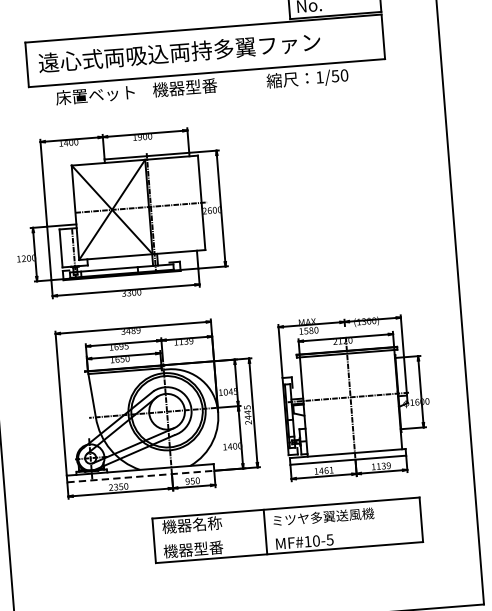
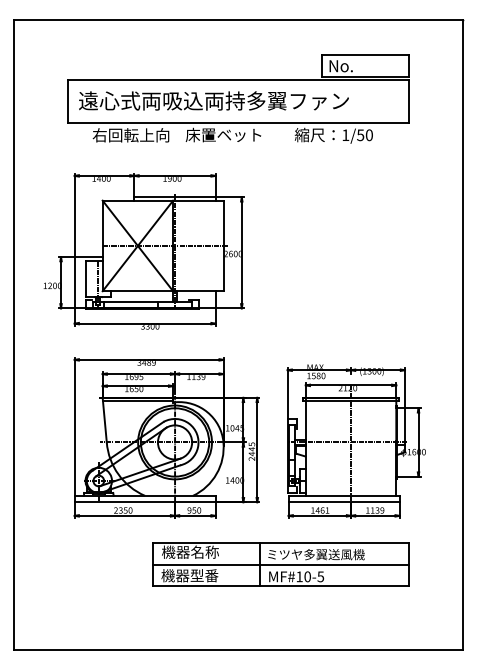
text: (192, 86) -> (223, 134), 機器型番 -> 床置ベット
text: (95, 95) -> (130, 135), 床置ベット -> 右回転上向
line: (141, 476) -> (145, 502), dashed -> solid
line: (288, 530) -> (281, 564), added

